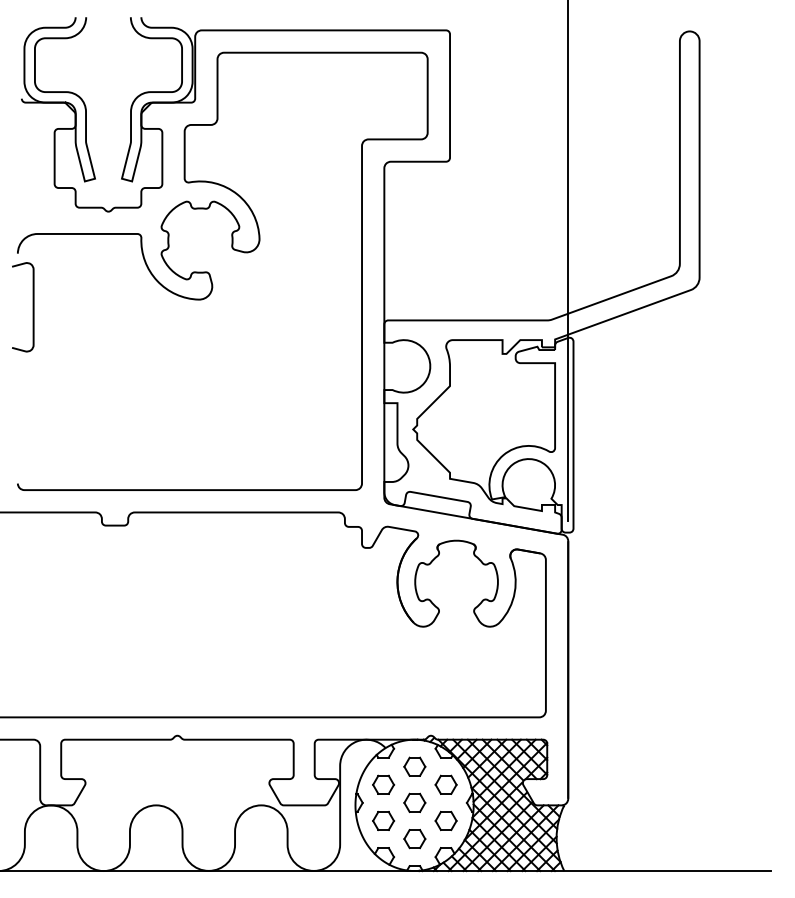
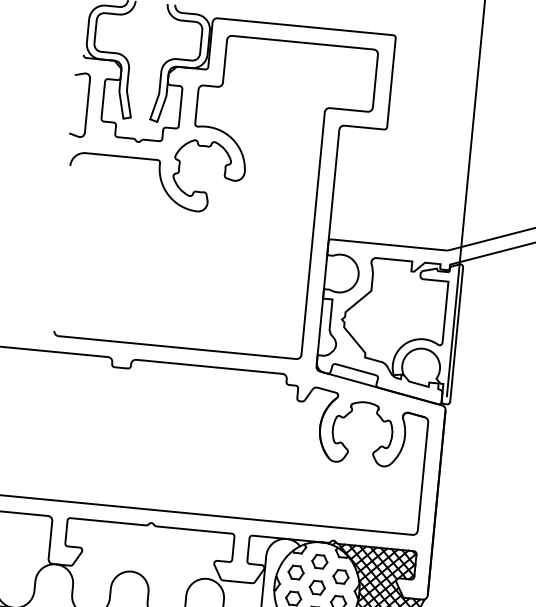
curve: (32, 307) -> (86, 105), moved

